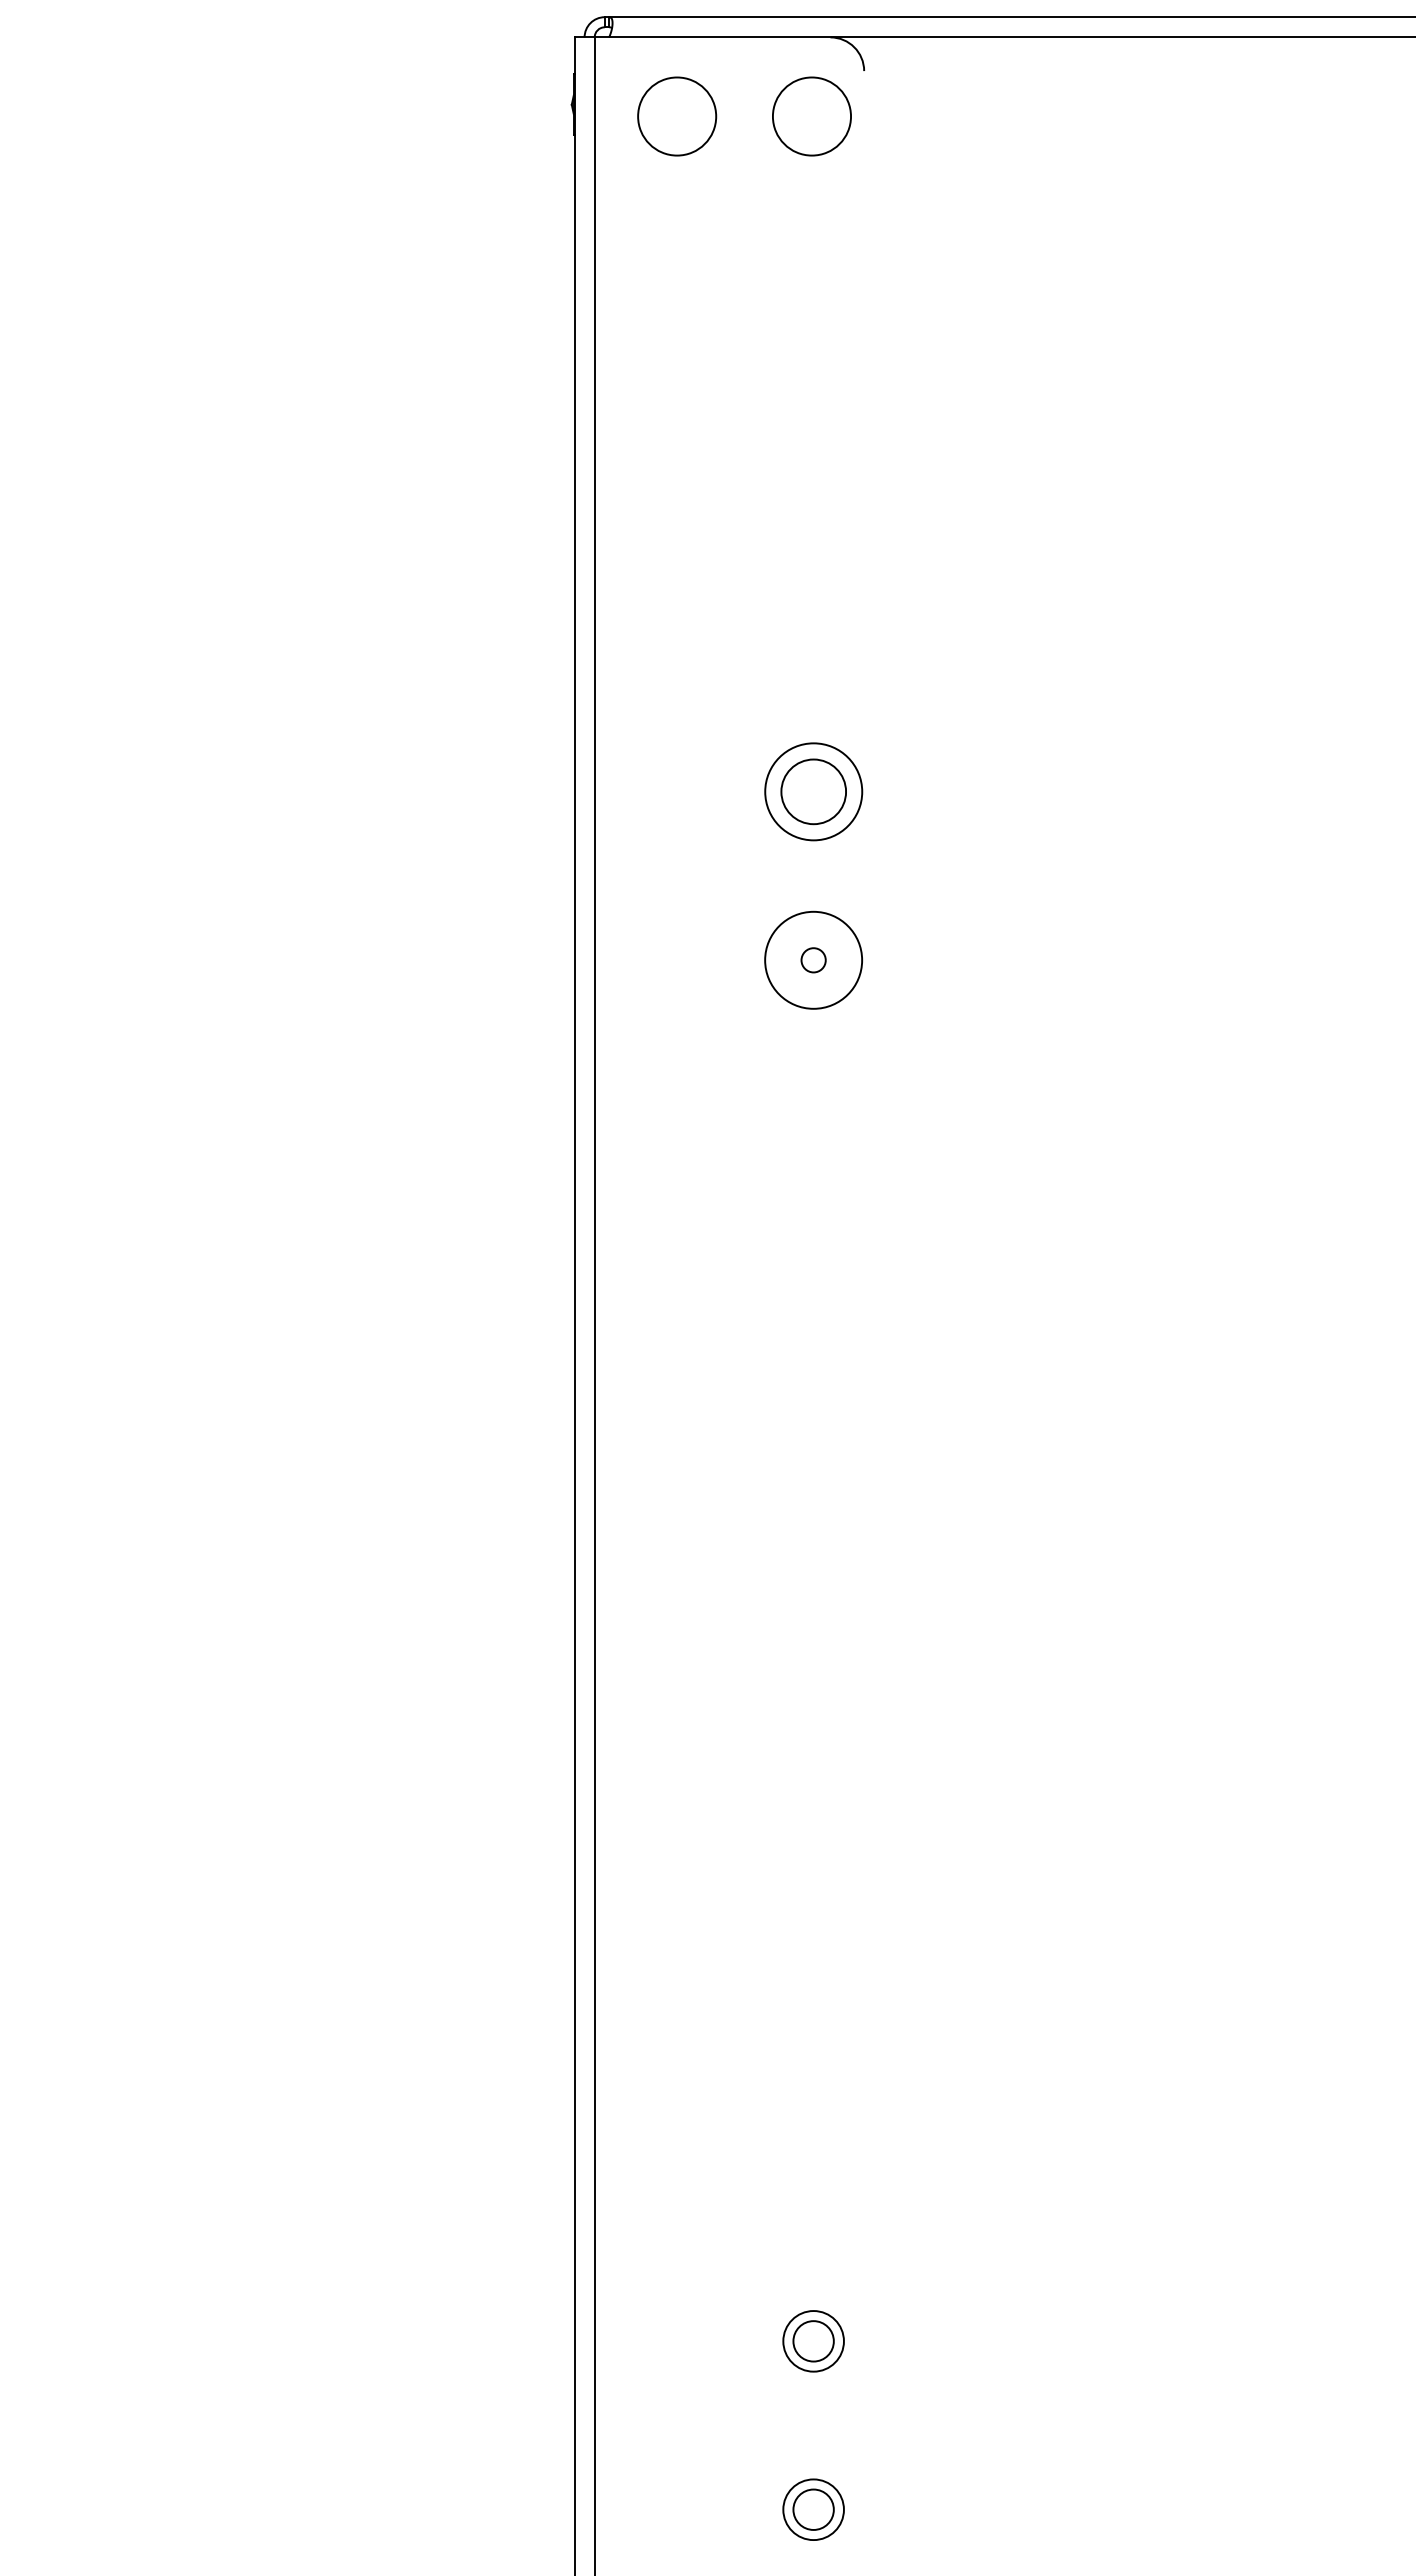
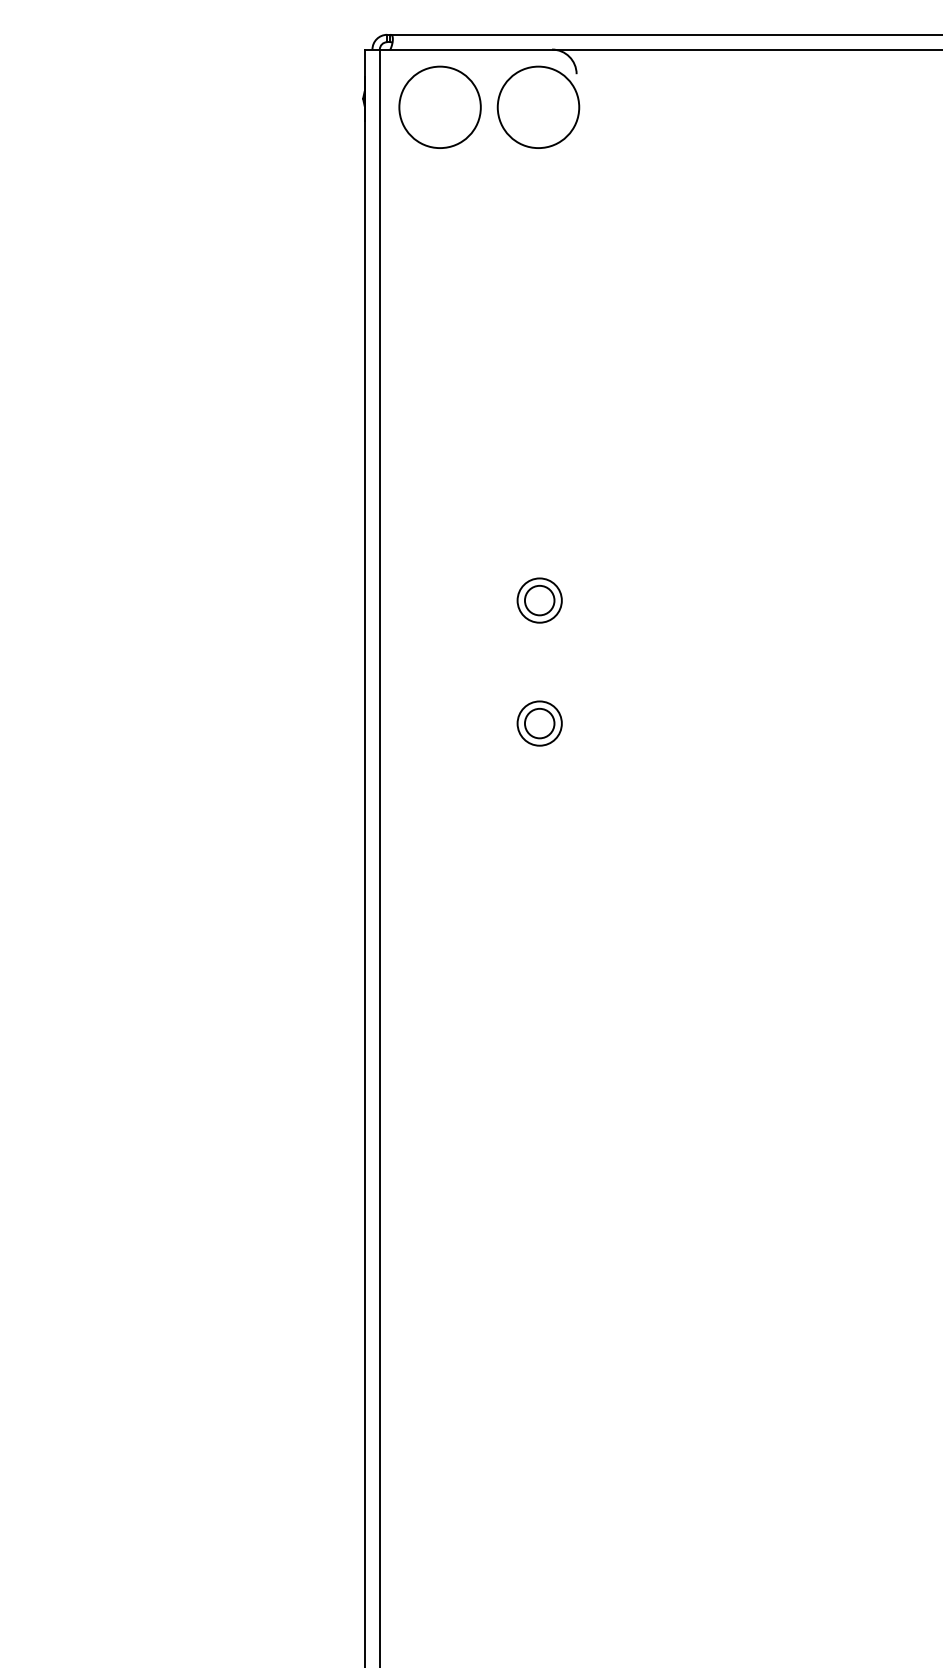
circle: (676, 116) -> (439, 107), size x1.43
circle: (811, 116) -> (538, 107), size x1.43
part: (813, 791) -> (539, 600), size x0.62
circle: (813, 960) -> (539, 723), size x0.62
circle: (813, 960) -> (539, 723), size x1.67

